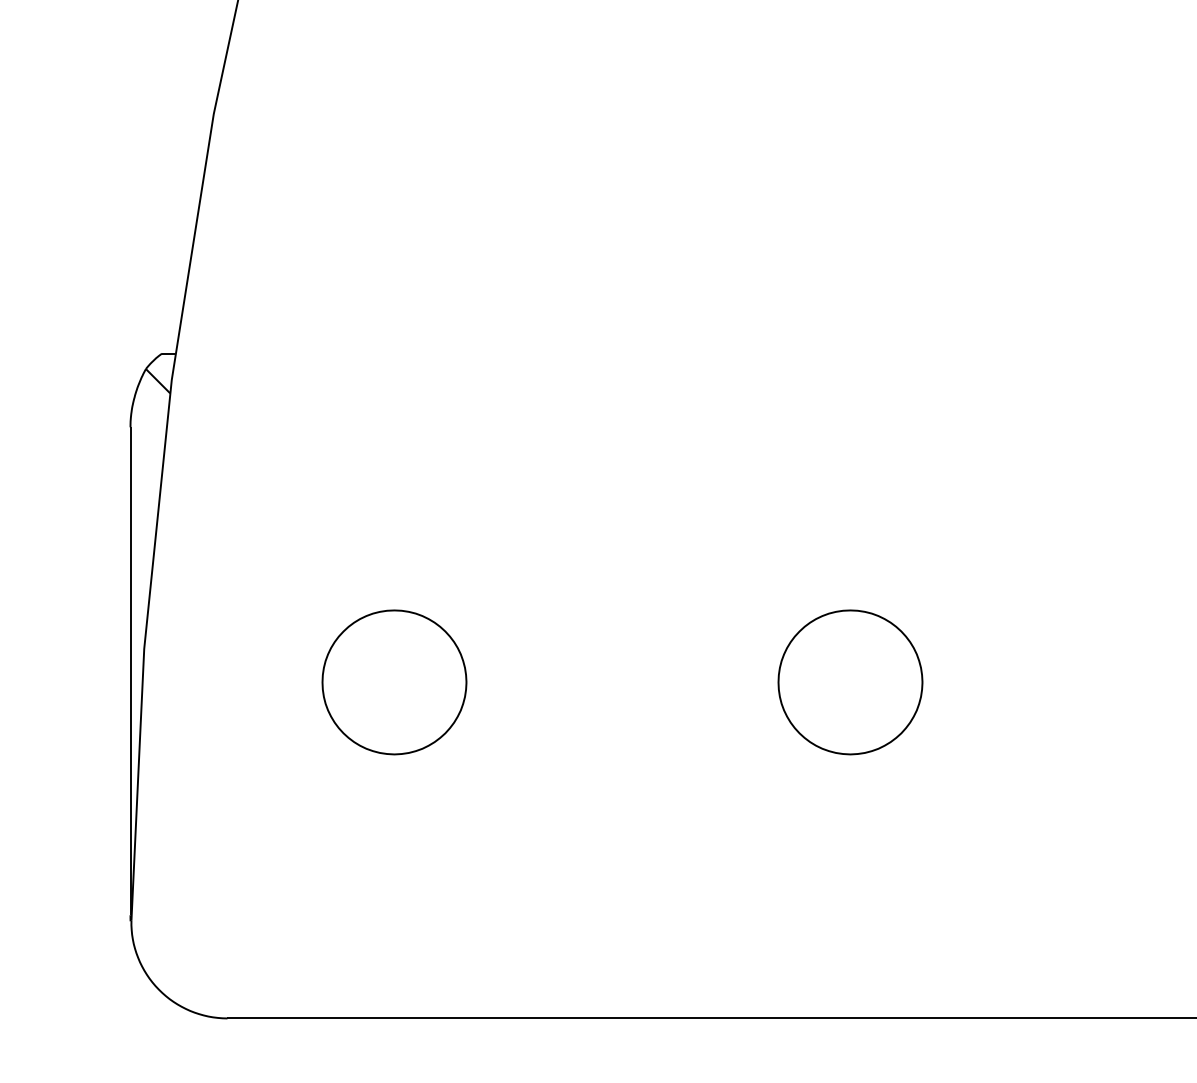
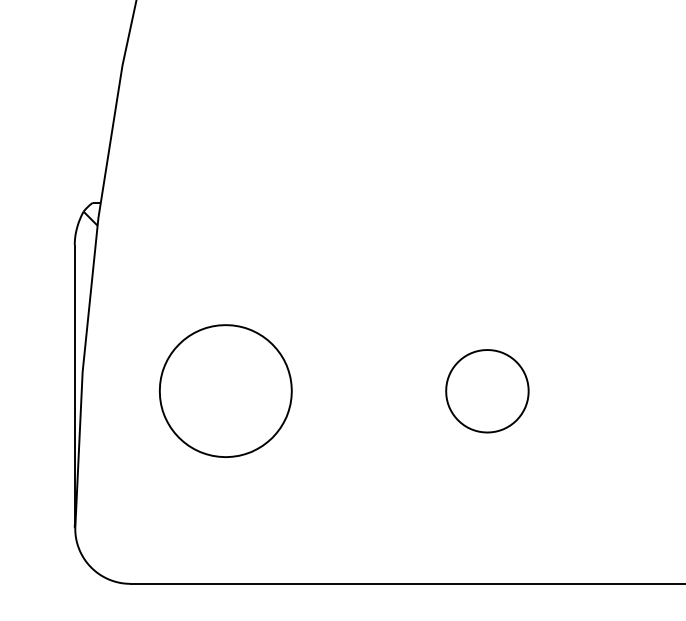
part: (395, 682) -> (226, 391), size x1.6

